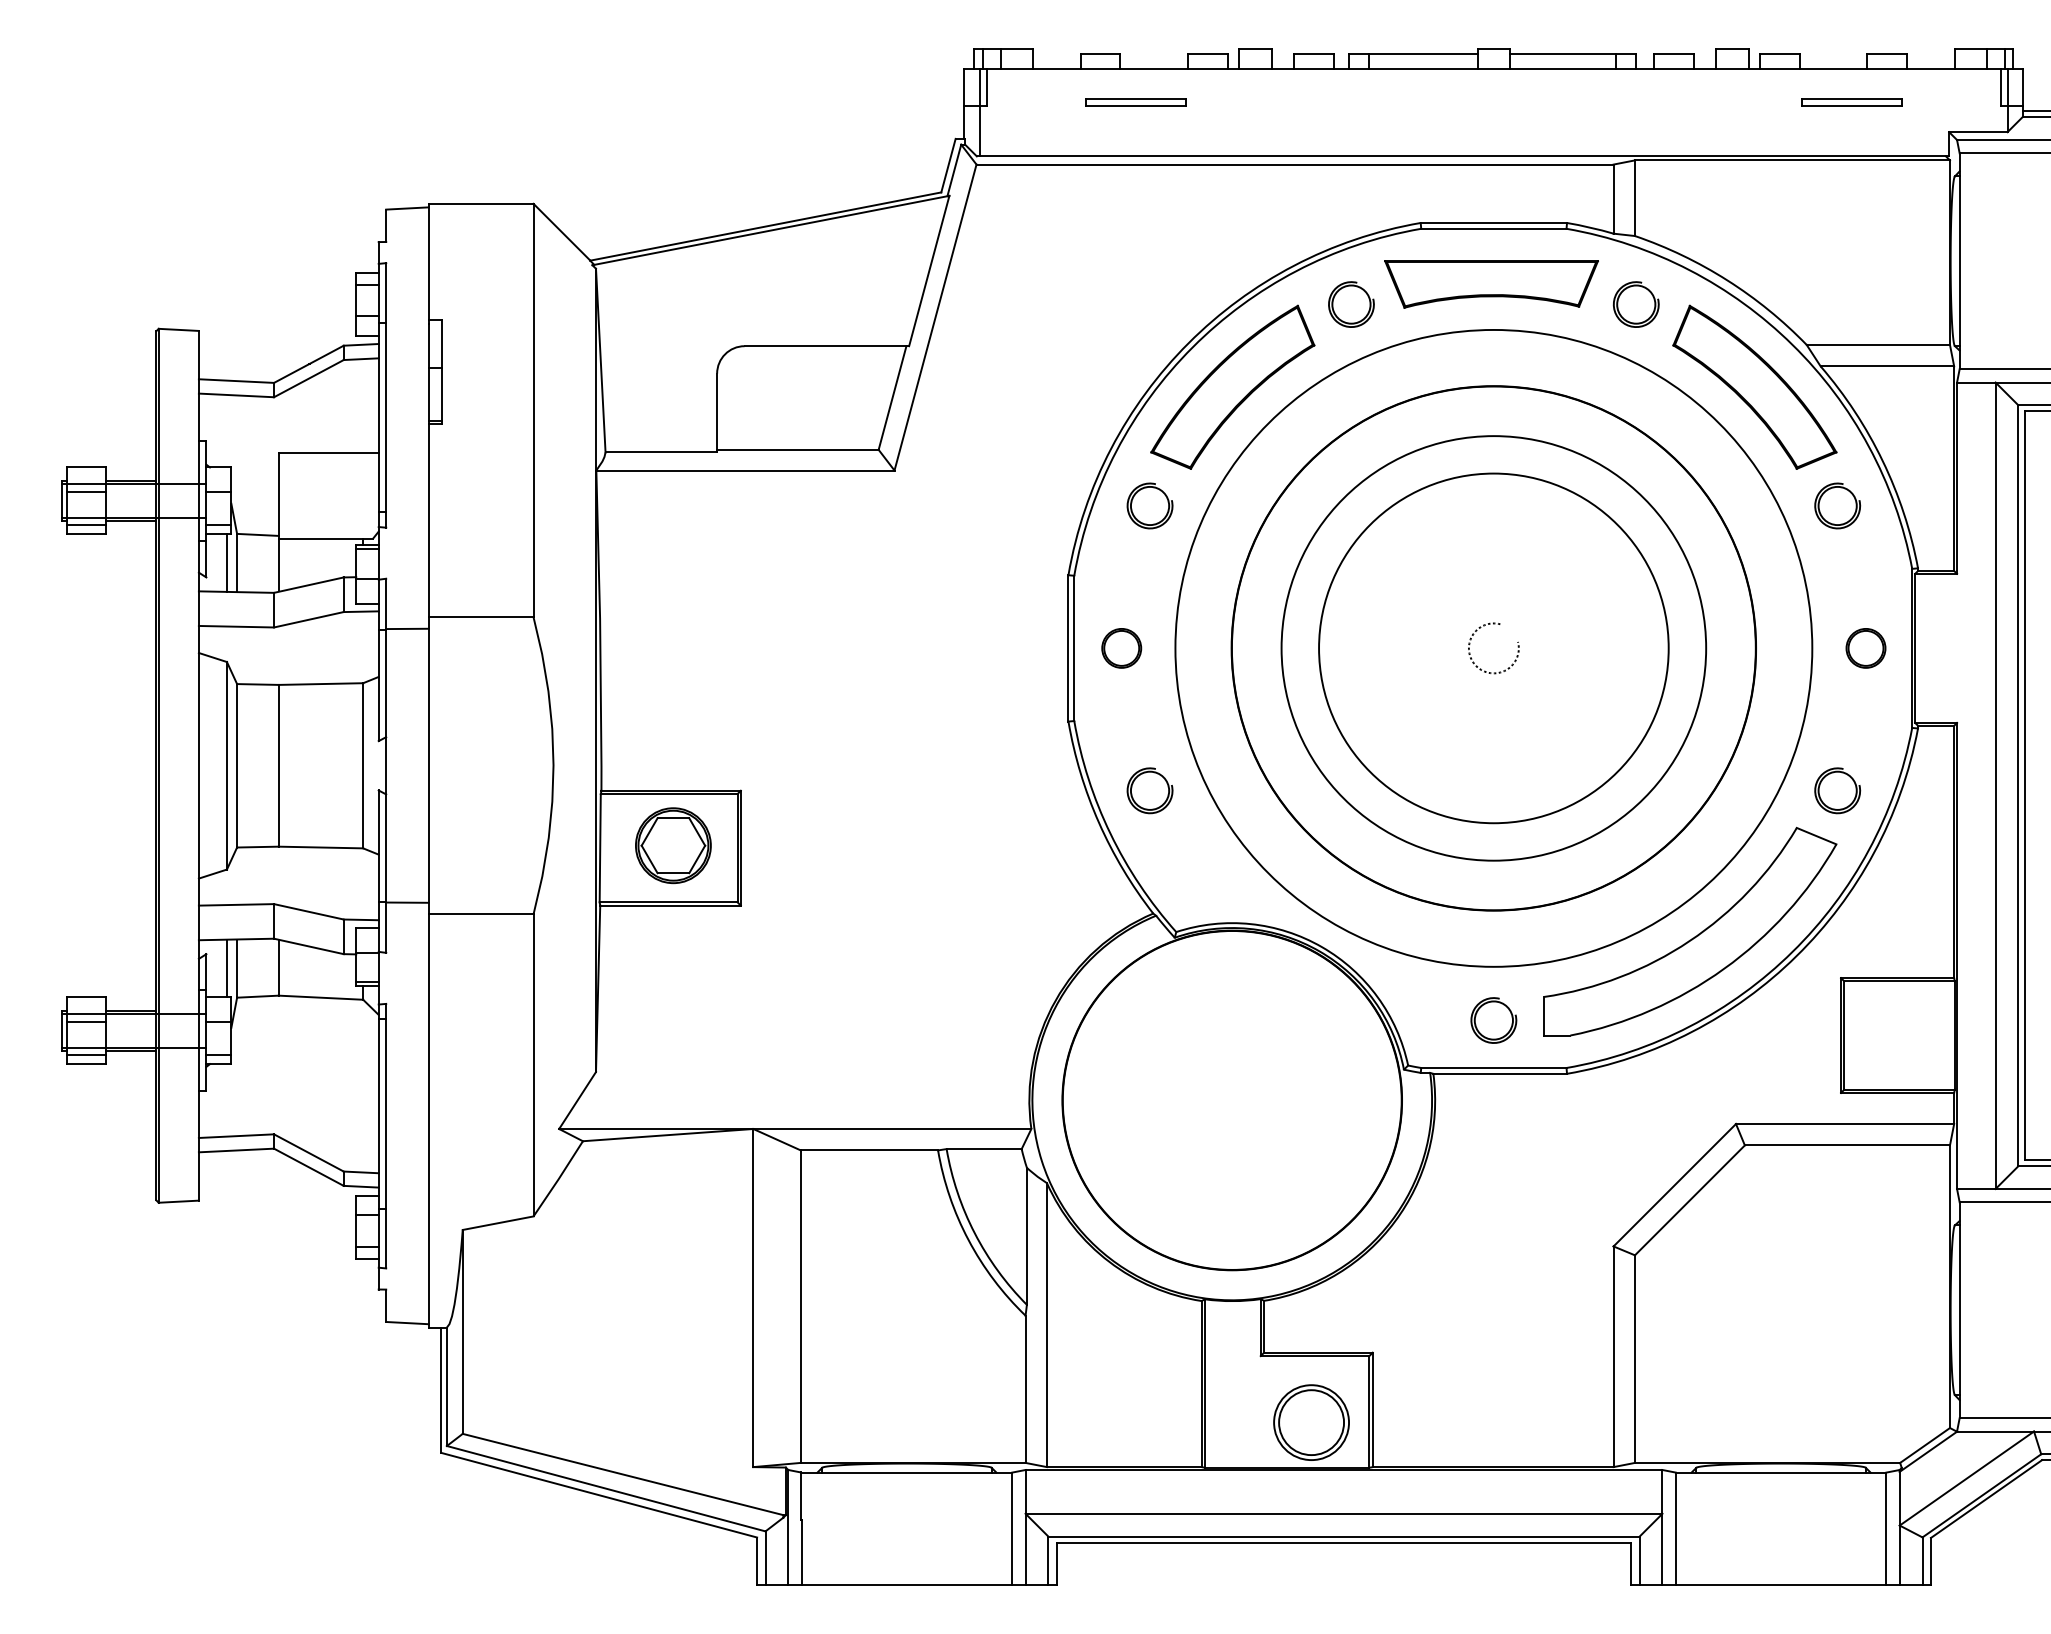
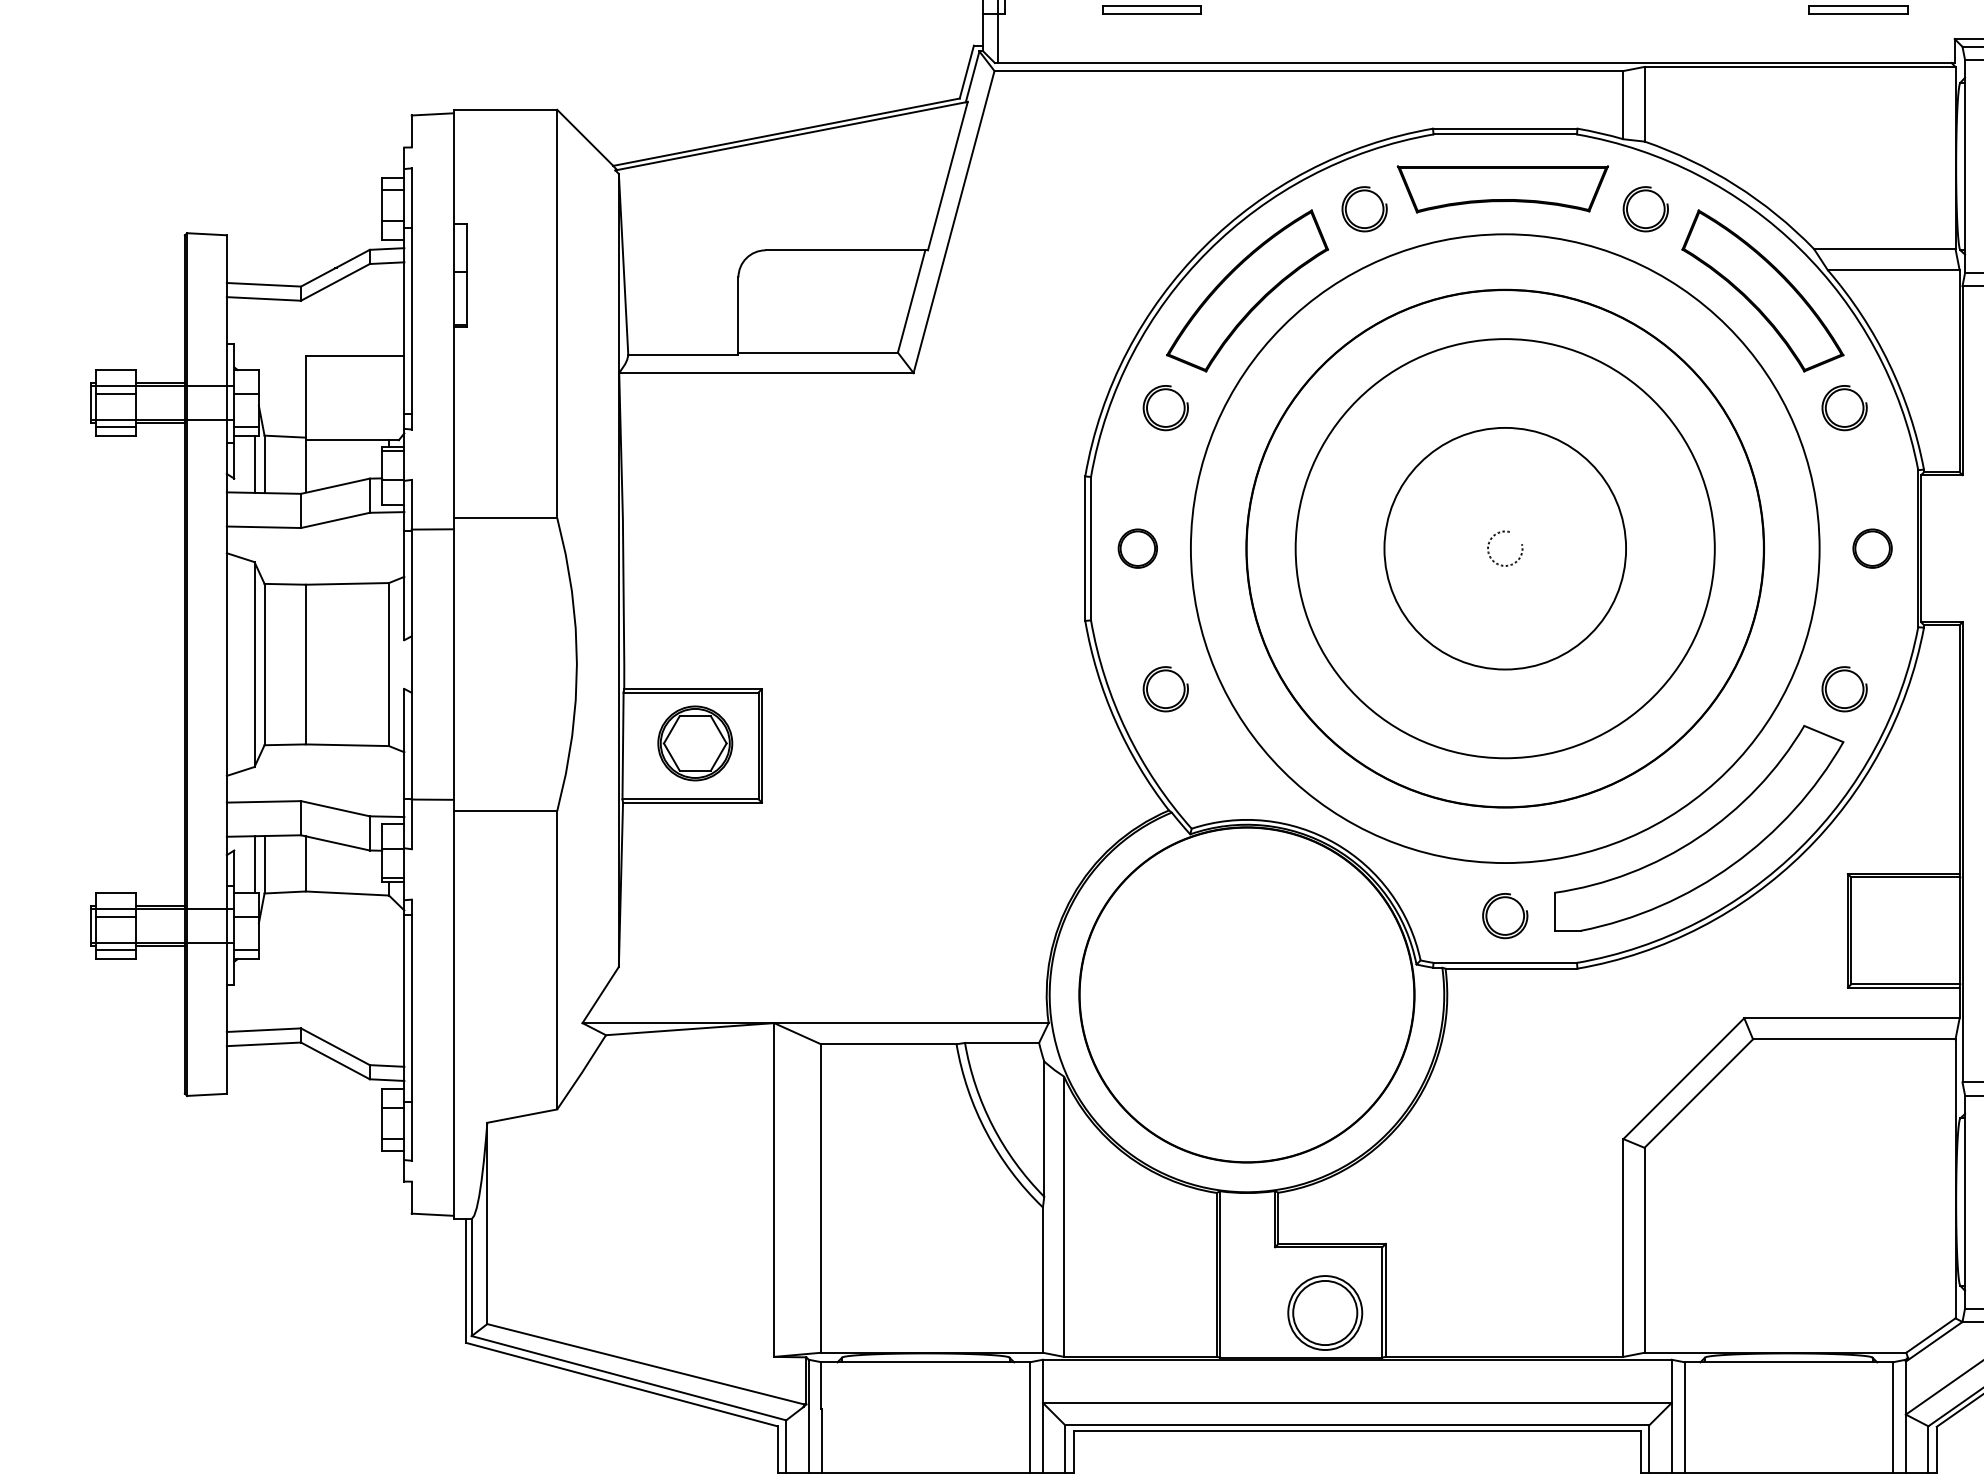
part: (1493, 648) -> (1504, 548), size x0.7

